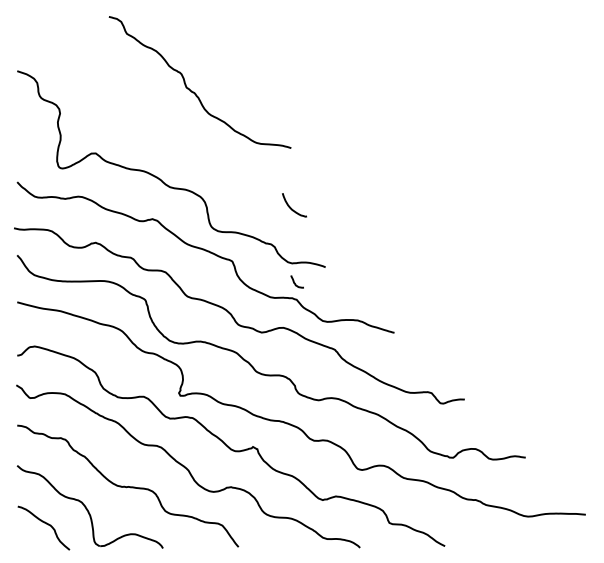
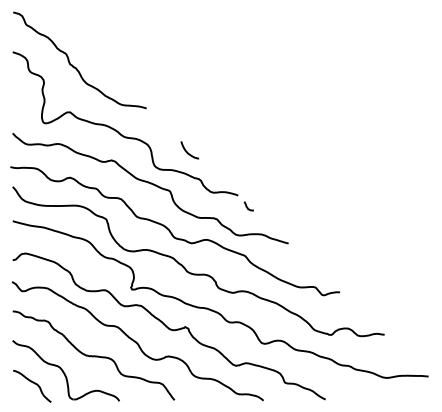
curve: (192, 90) -> (74, 66), moved
curve: (291, 207) -> (187, 151), moved
curve: (295, 282) -> (247, 206), moved

